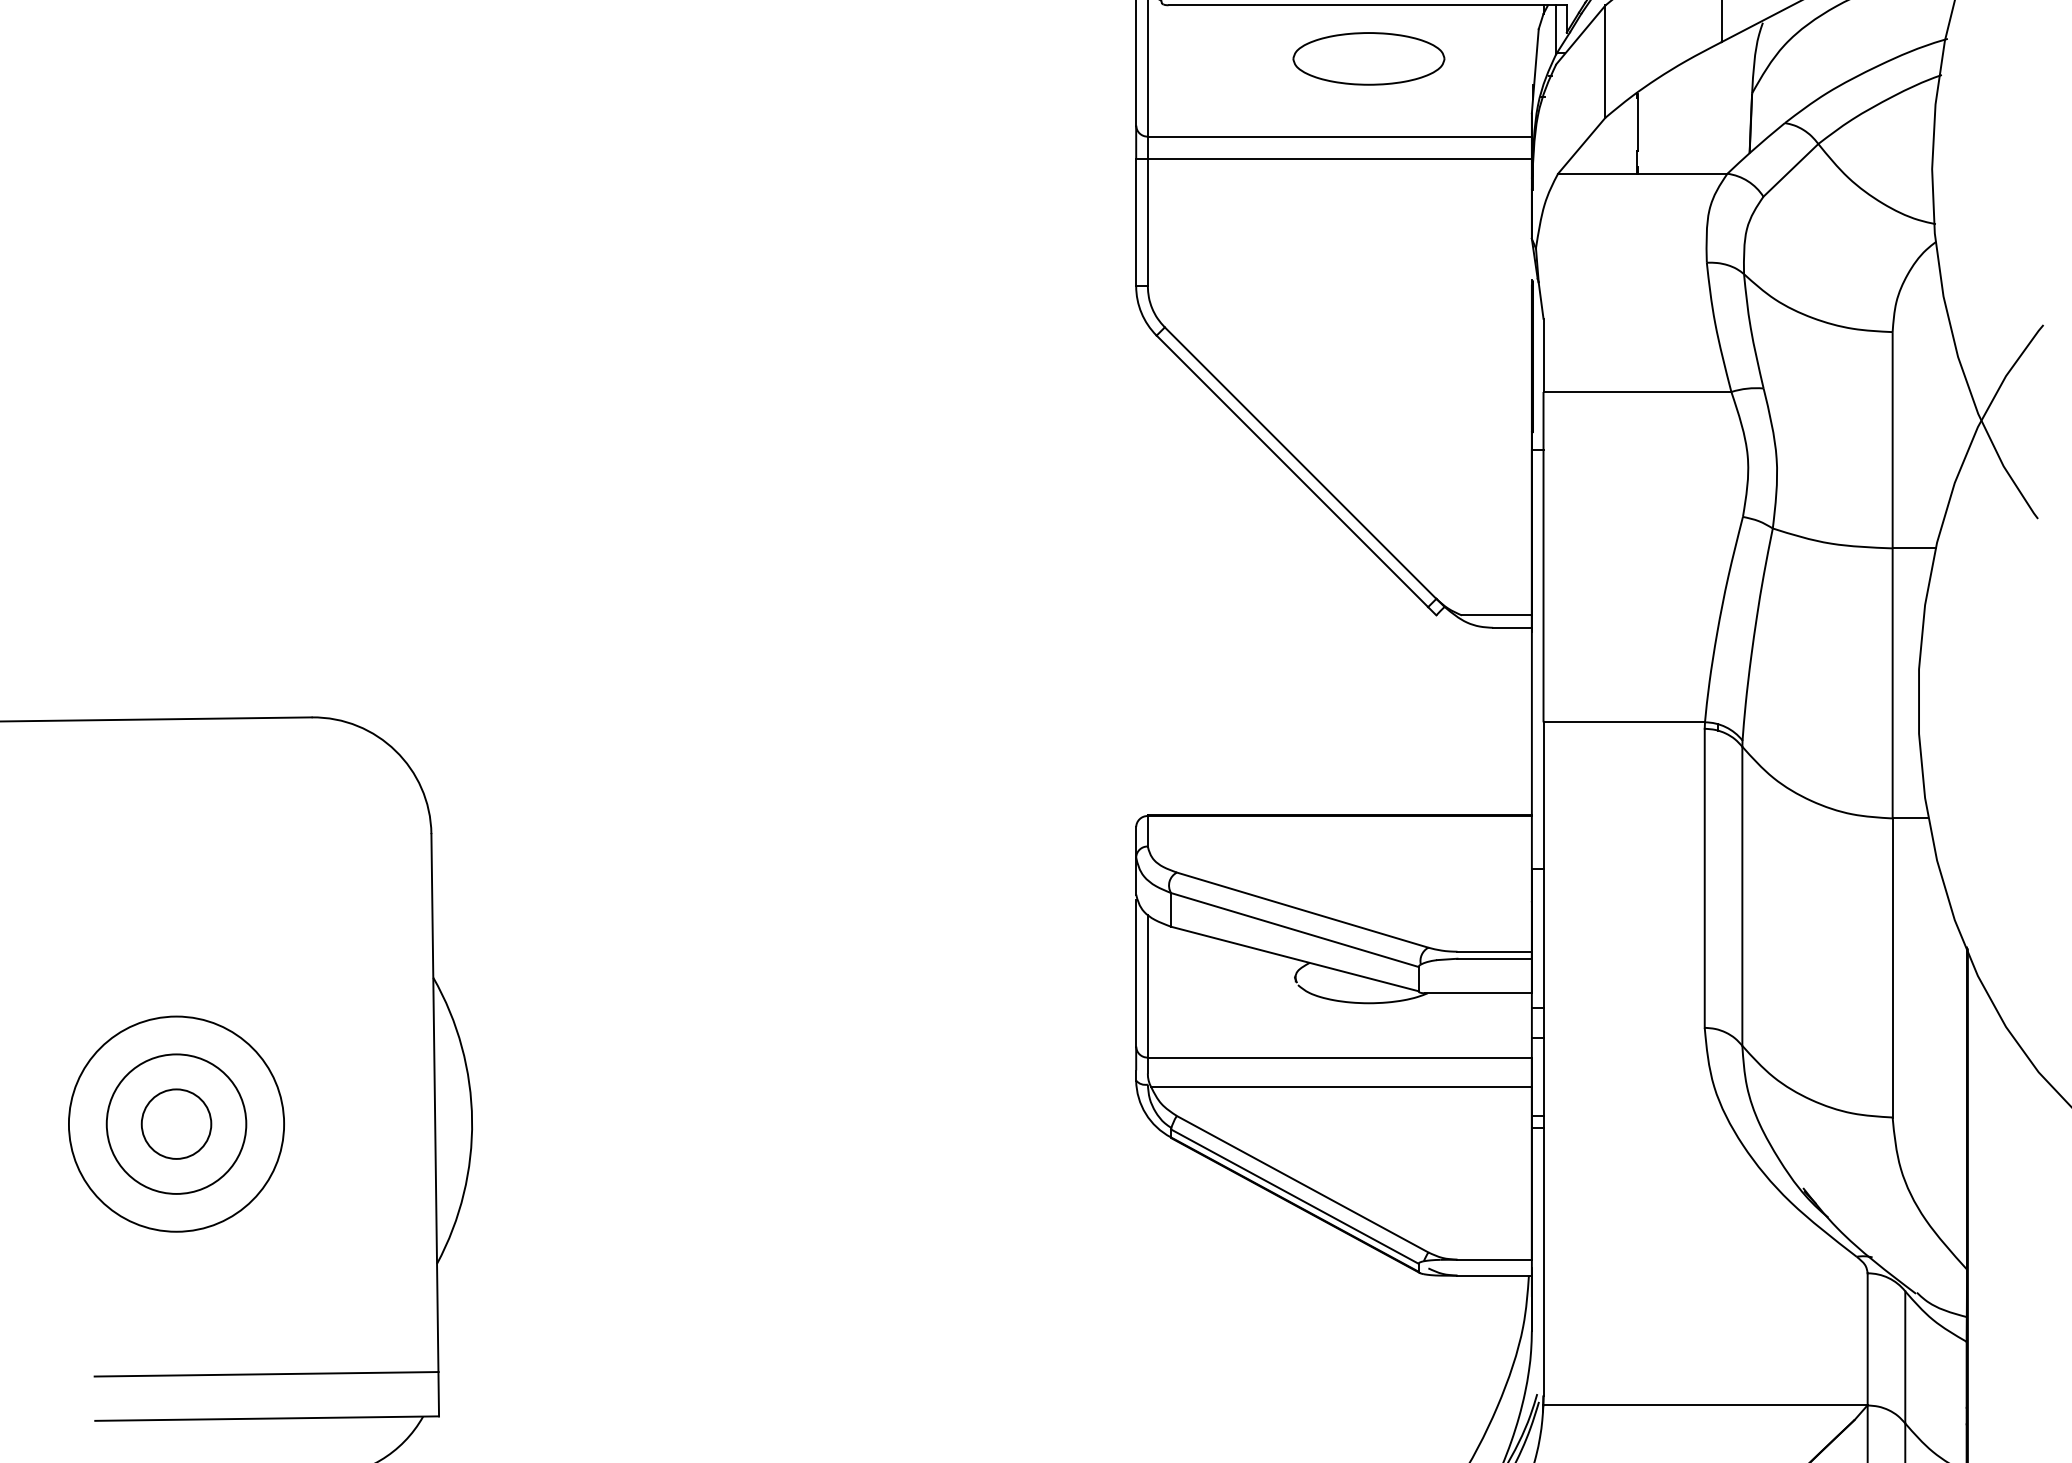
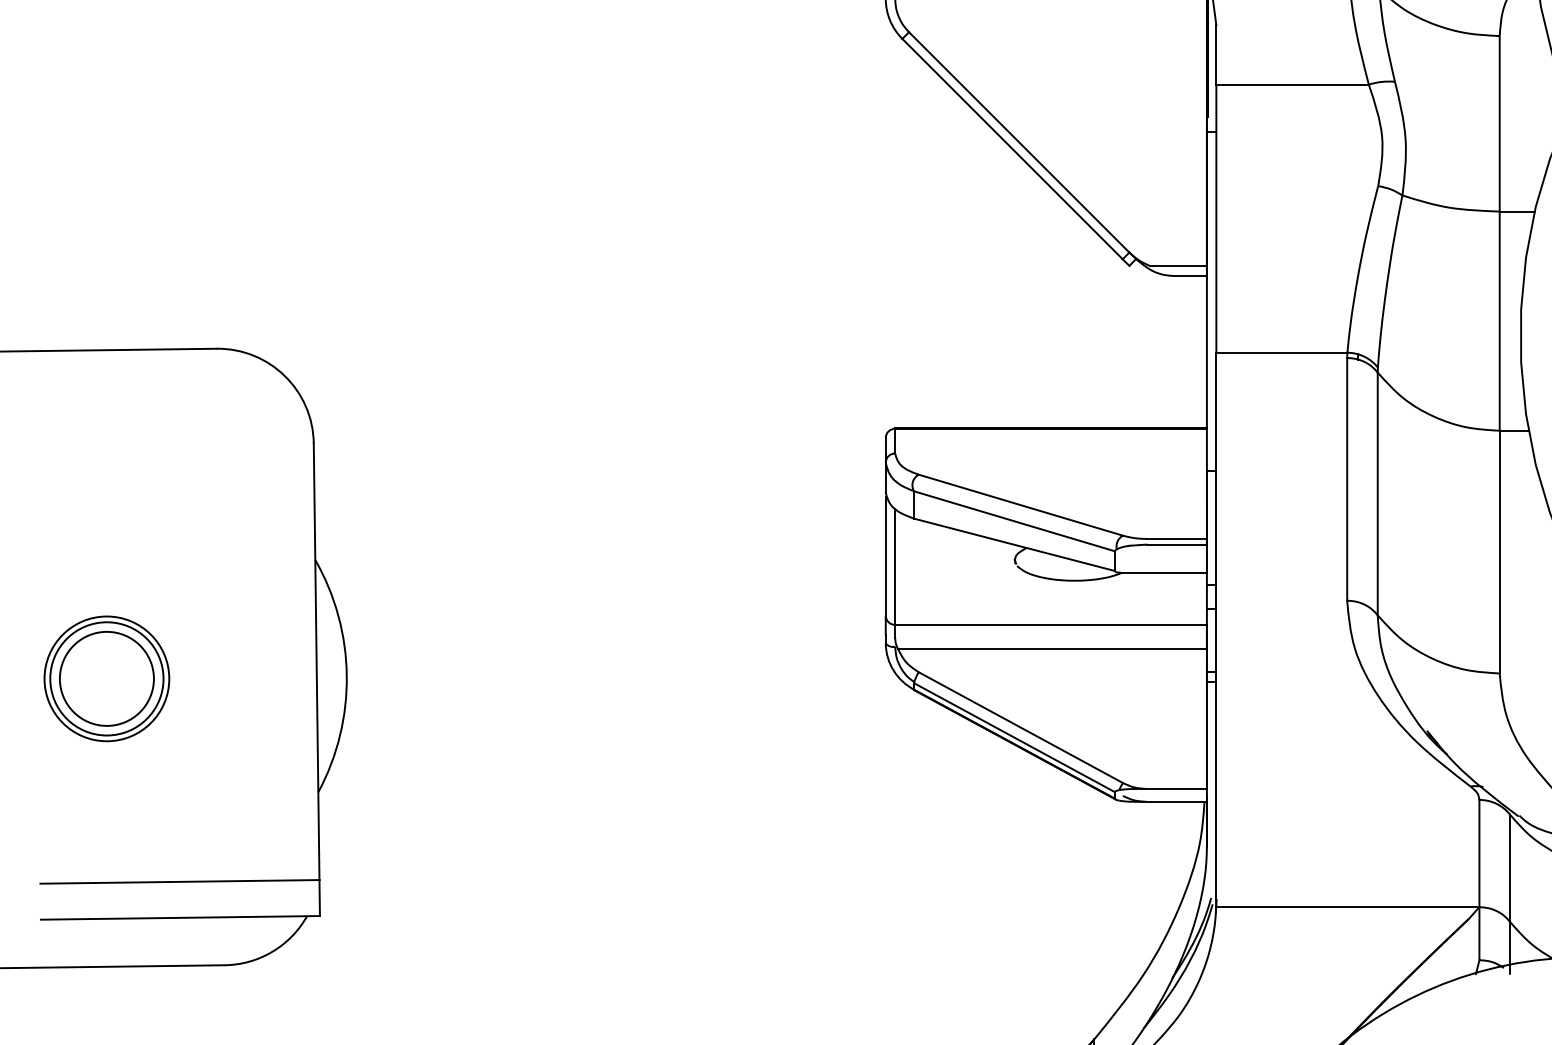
circle: (176, 1124) -> (106, 679), size x0.71
circle: (176, 1124) -> (106, 679), size x1.67

